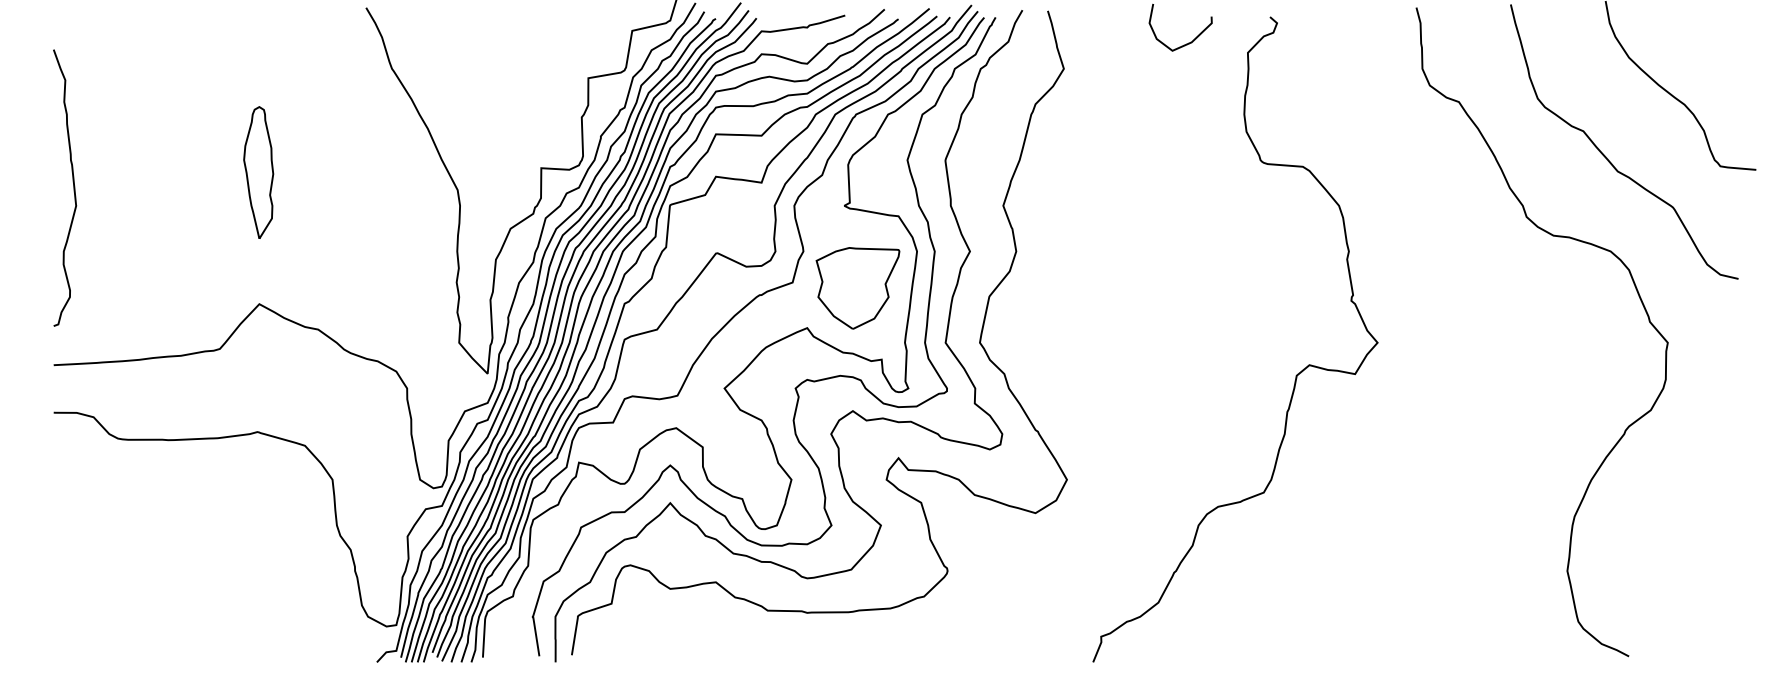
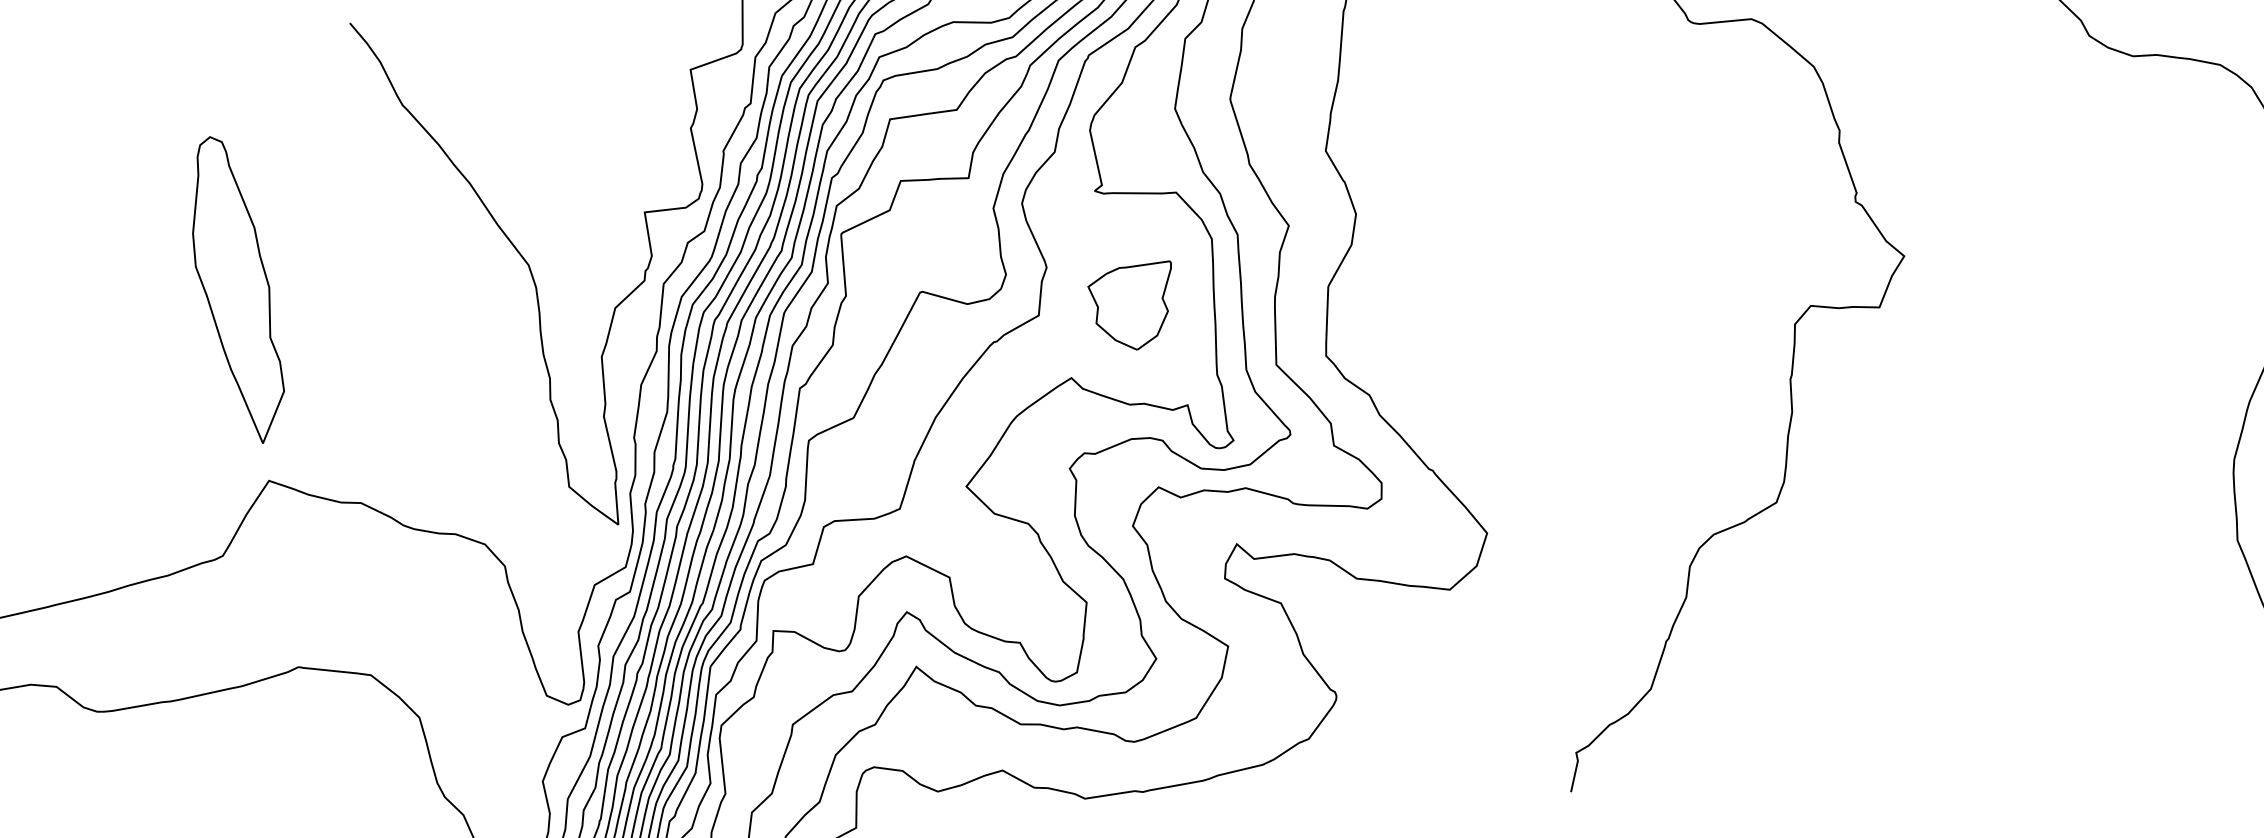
part: (258, 172) -> (234, 289), size x1.6
part: (857, 288) -> (1134, 307), size x0.7

